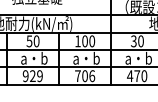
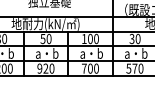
text: (39, 75) -> (51, 68), 929 -> 920
text: (92, 75) -> (96, 68), 706 -> 700
text: (129, 75) -> (128, 68), 470 -> 570

